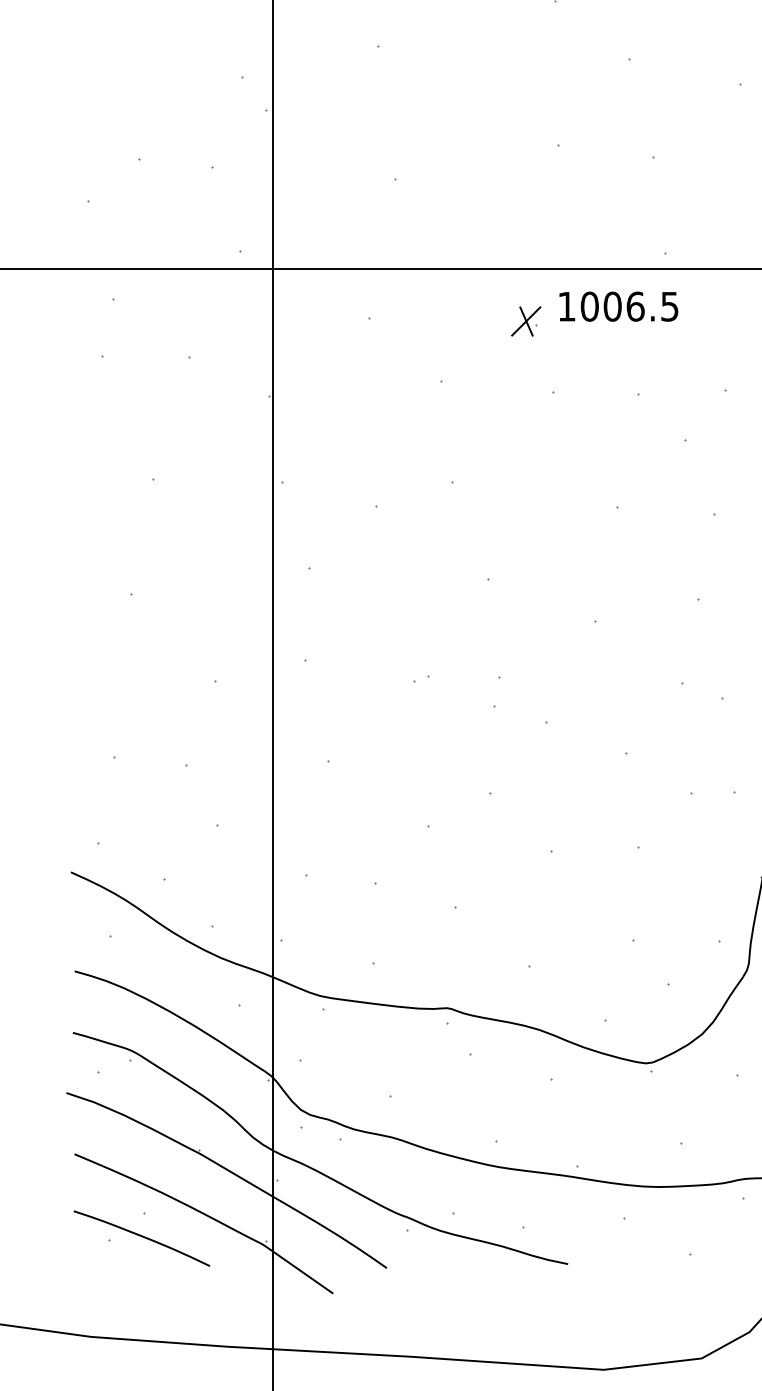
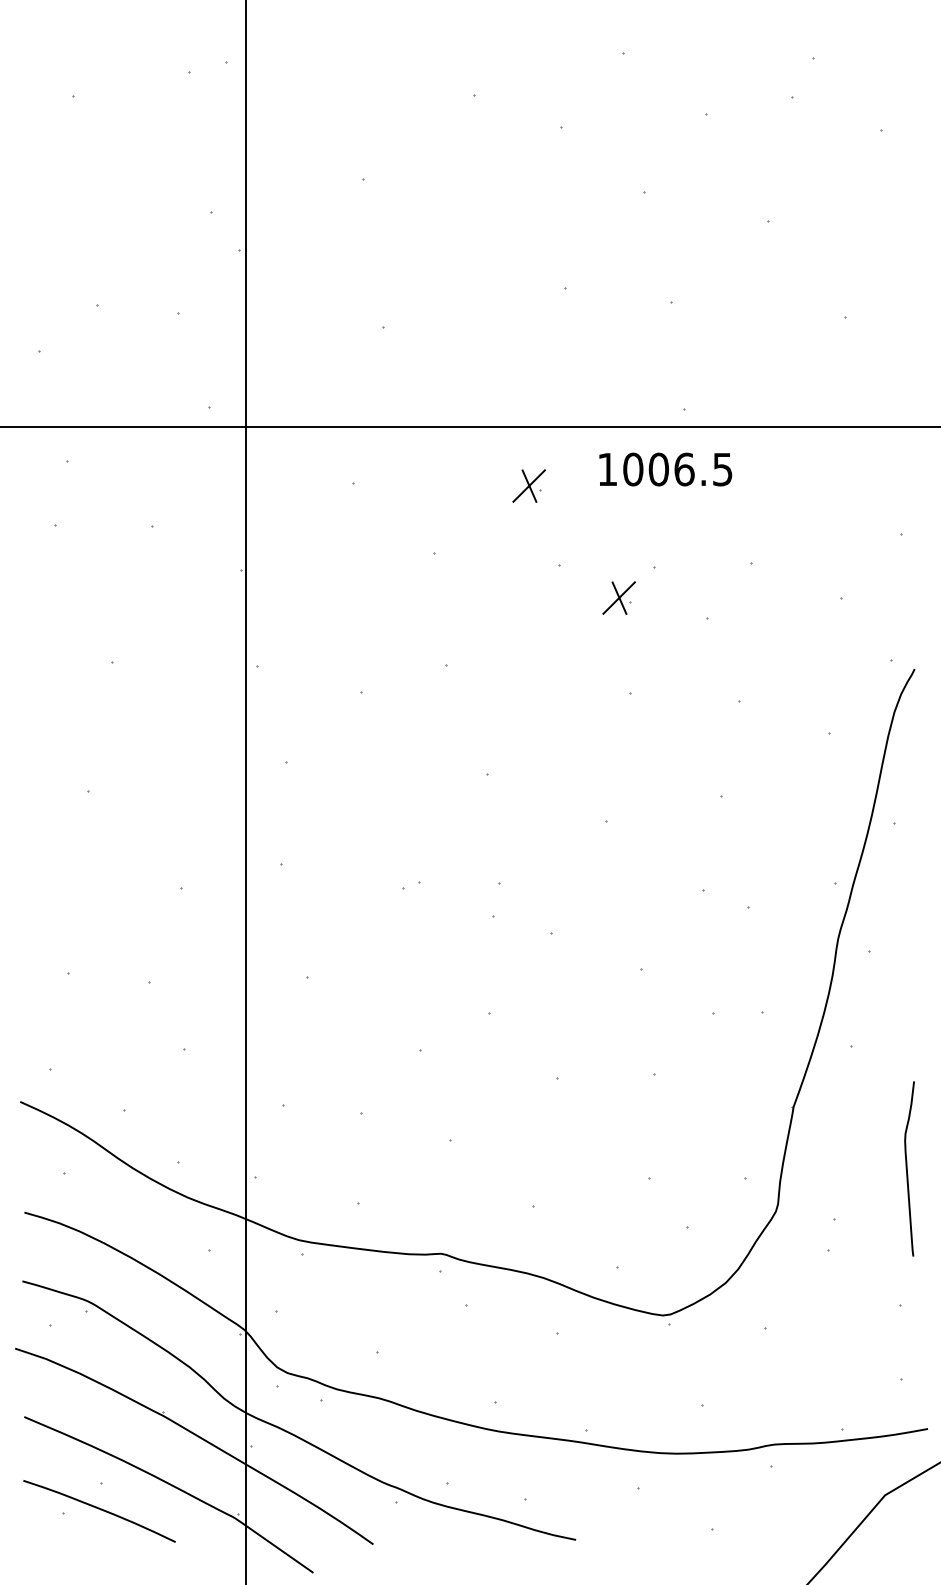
text: (618, 306) -> (665, 469), moved
part: (606, 421) -> (618, 597), added

